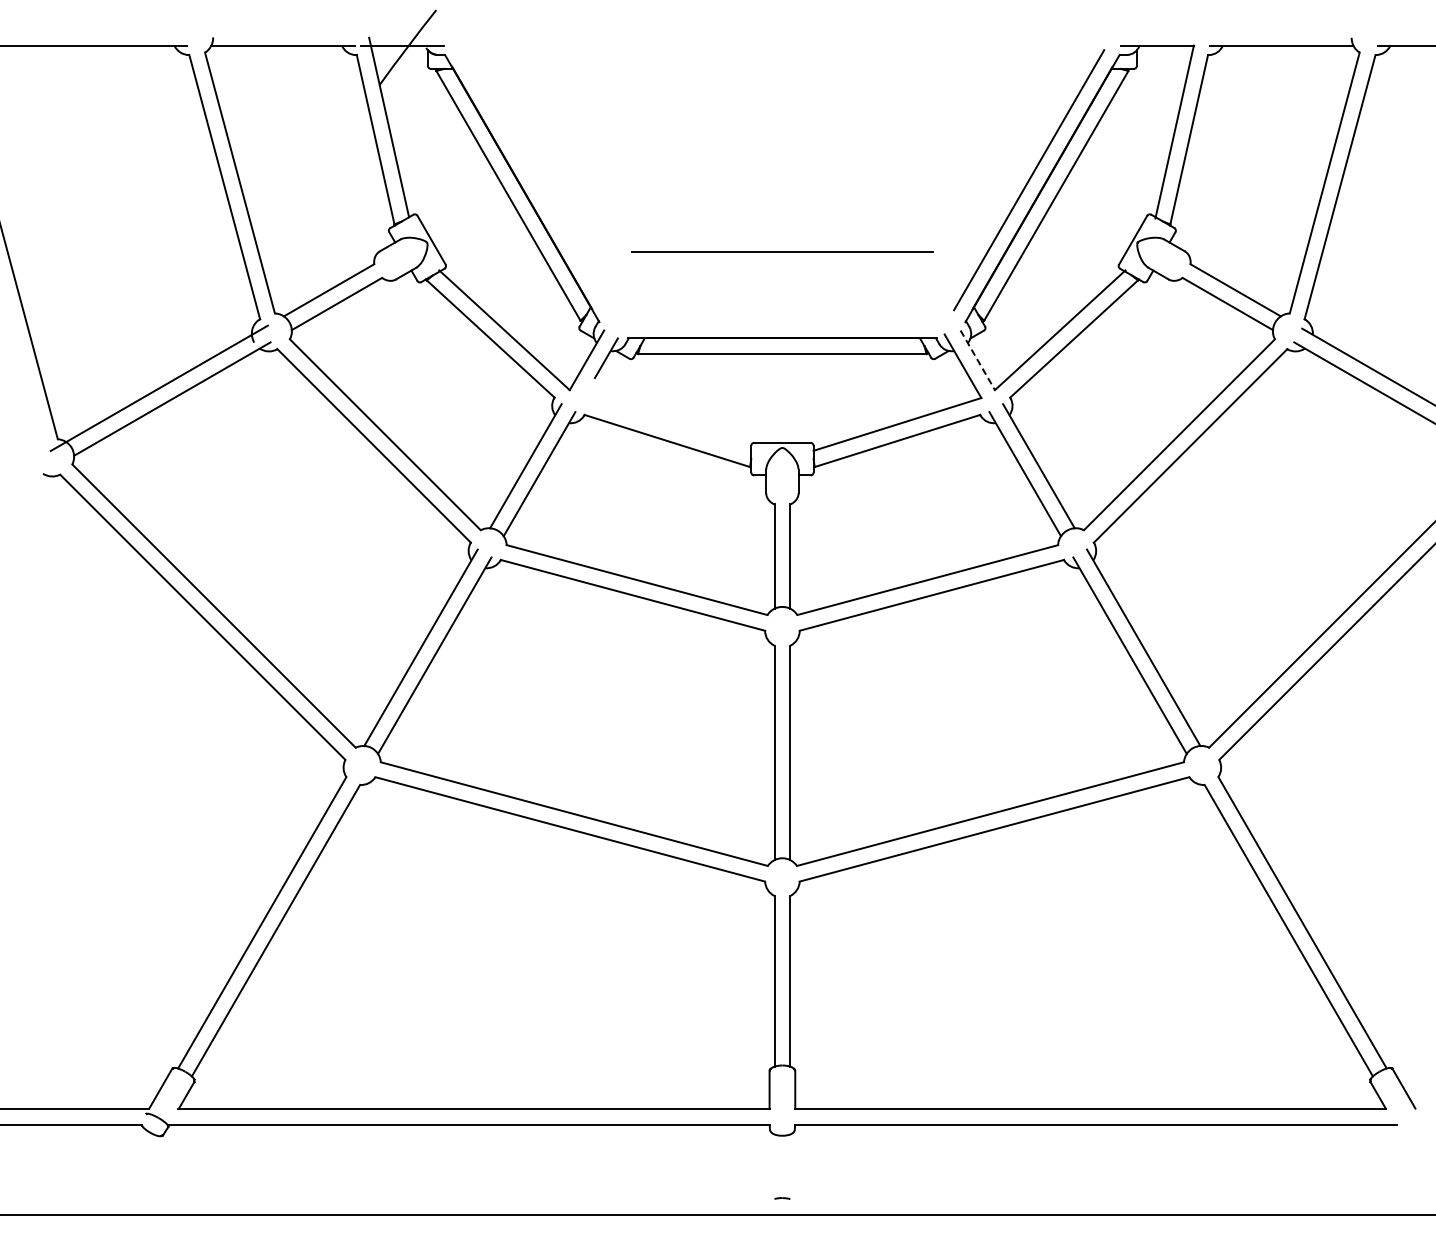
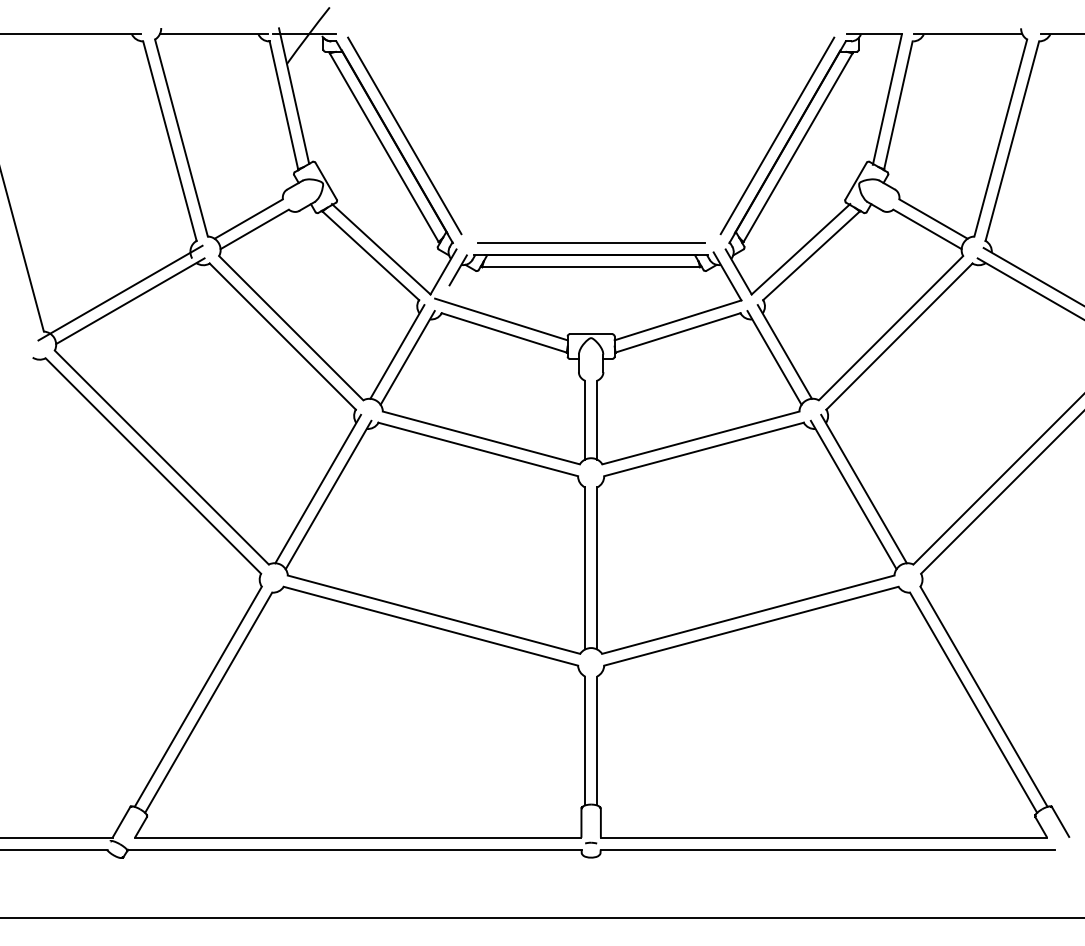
line: (535, 180) -> (404, 136), added
line: (782, 251) -> (591, 243), moved
line: (978, 360) -> (739, 272), dashed -> solid
line: (663, 422) -> (501, 318), added
line: (782, 1198) -> (591, 843), moved

